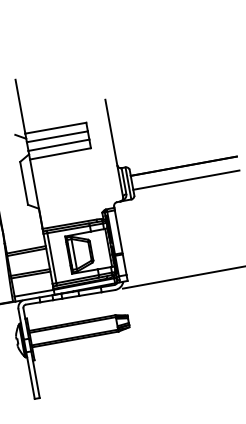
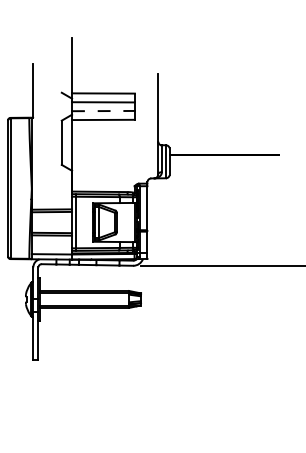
line: (59, 145) -> (103, 111), solid -> dashed
line: (186, 180) -> (224, 169), removed

